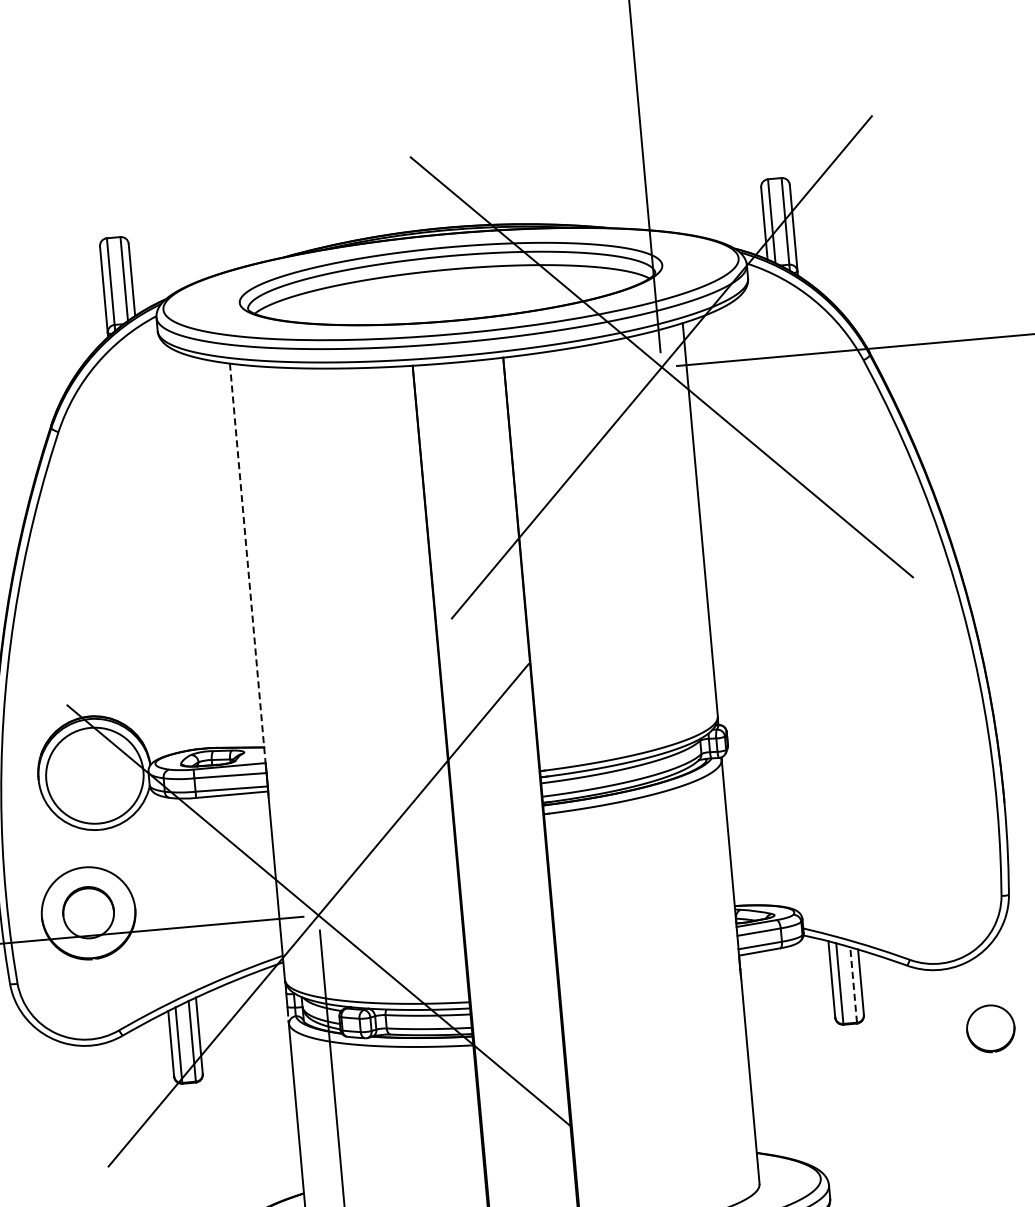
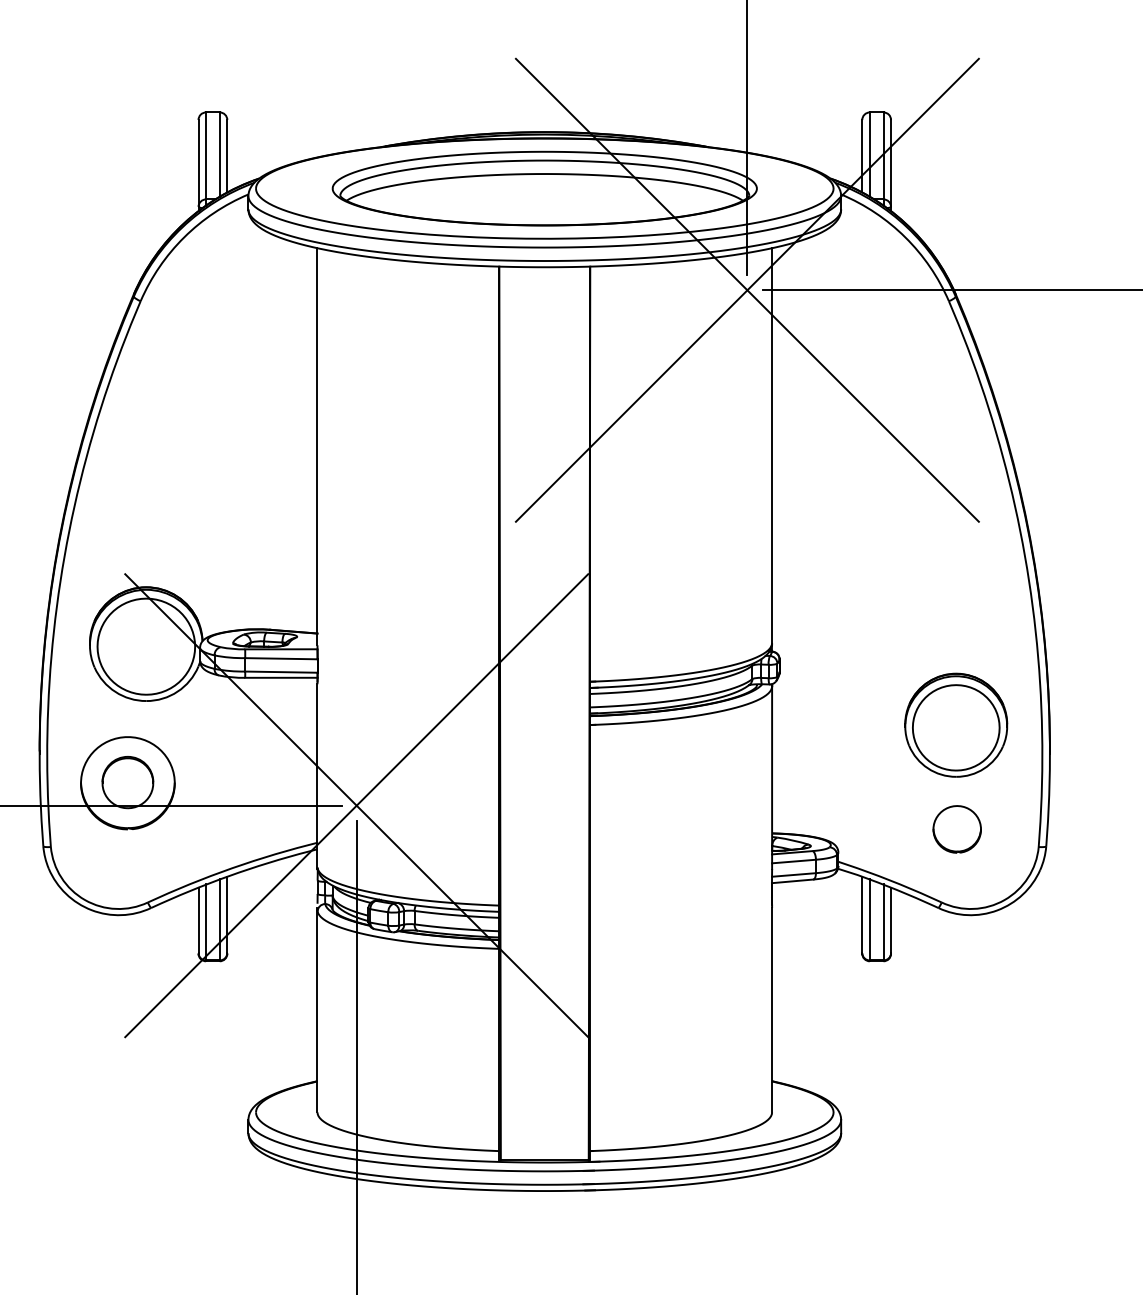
line: (247, 561) -> (317, 446), dashed -> solid
part: (908, 781) -> (956, 724), added
line: (853, 984) -> (883, 922), dashed -> solid
part: (990, 1028) -> (956, 829), moved

